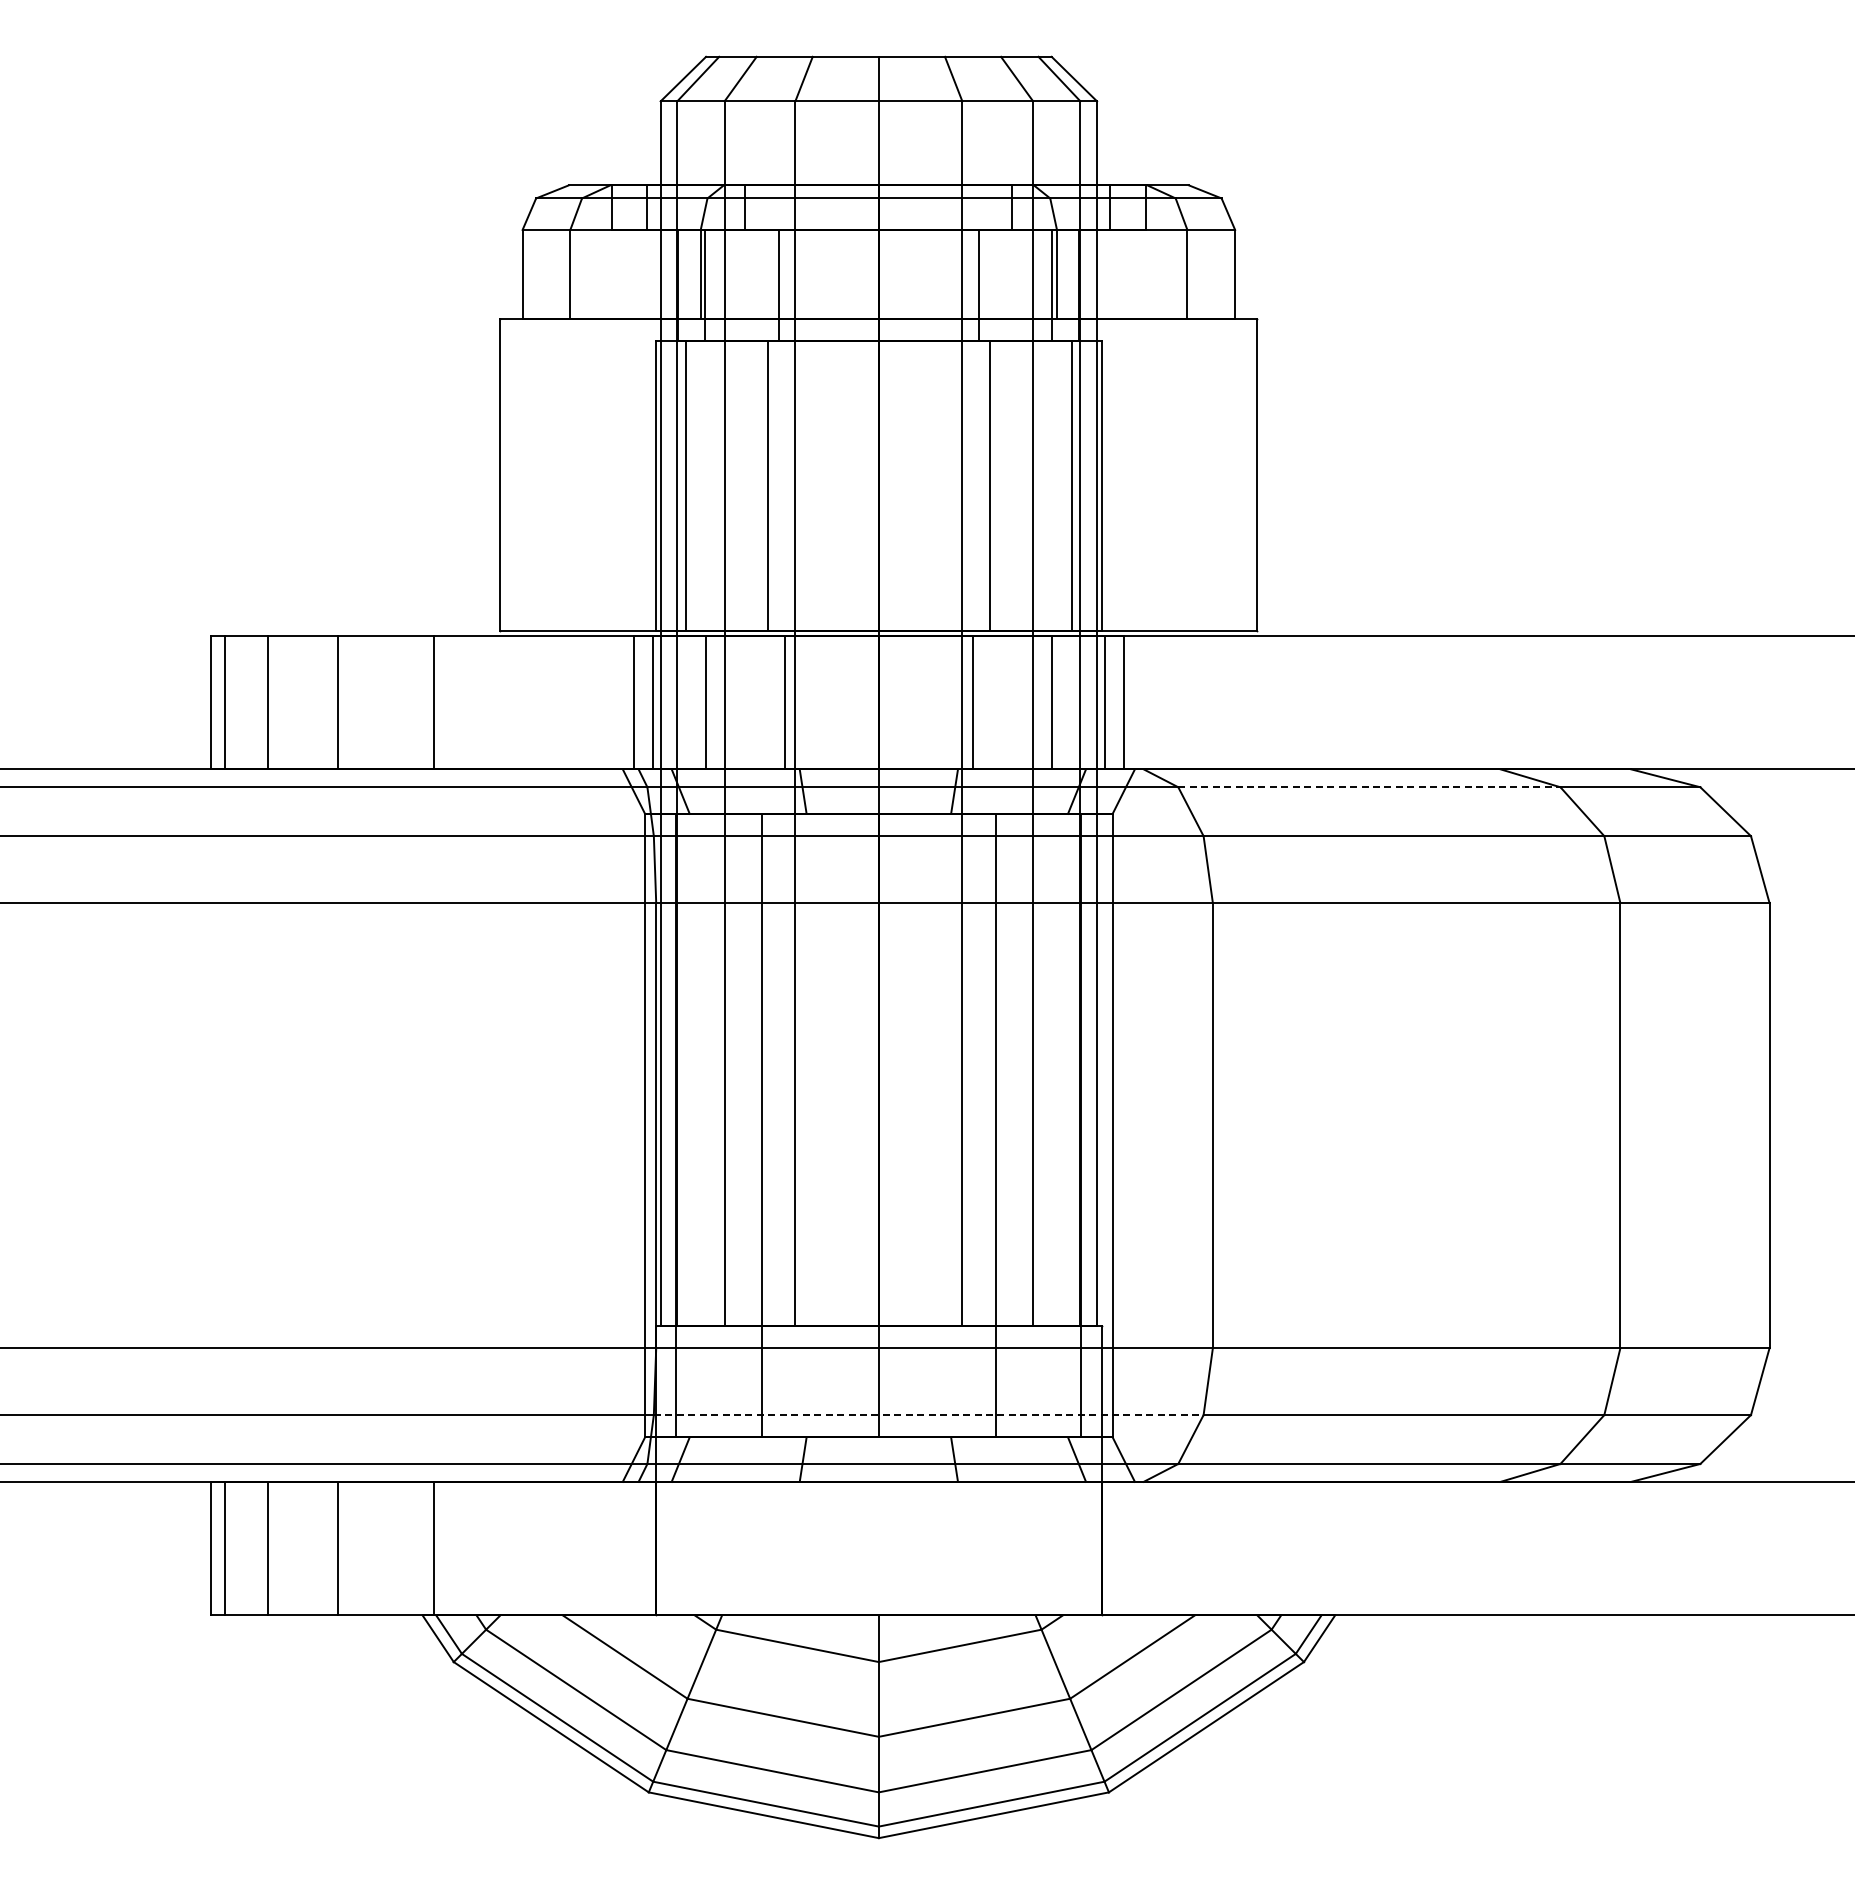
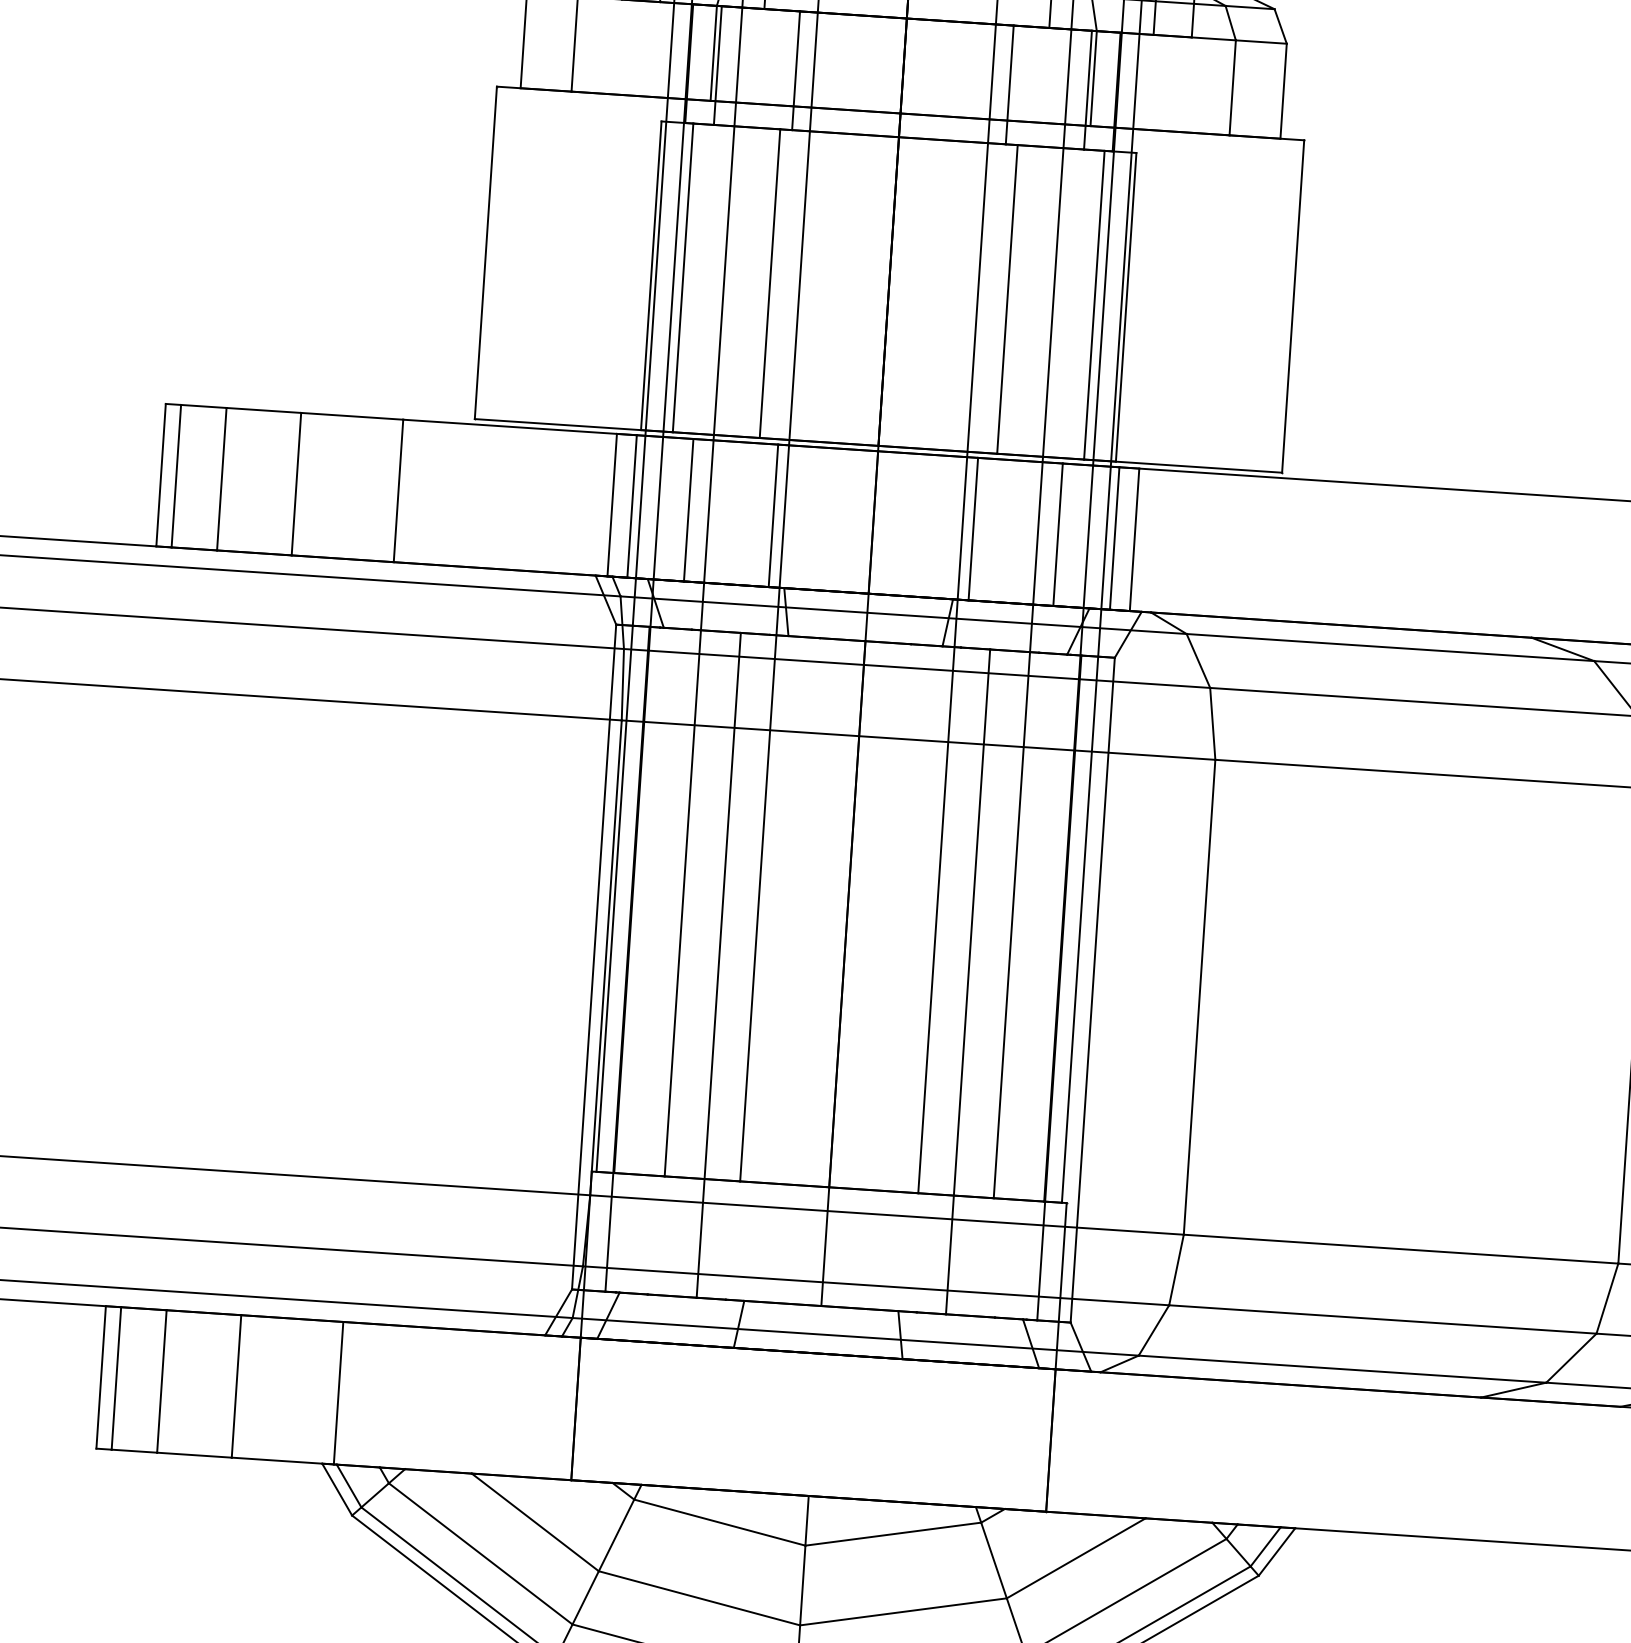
line: (1369, 787) -> (1390, 647), dashed -> solid
line: (928, 1415) -> (875, 1286), dashed -> solid

